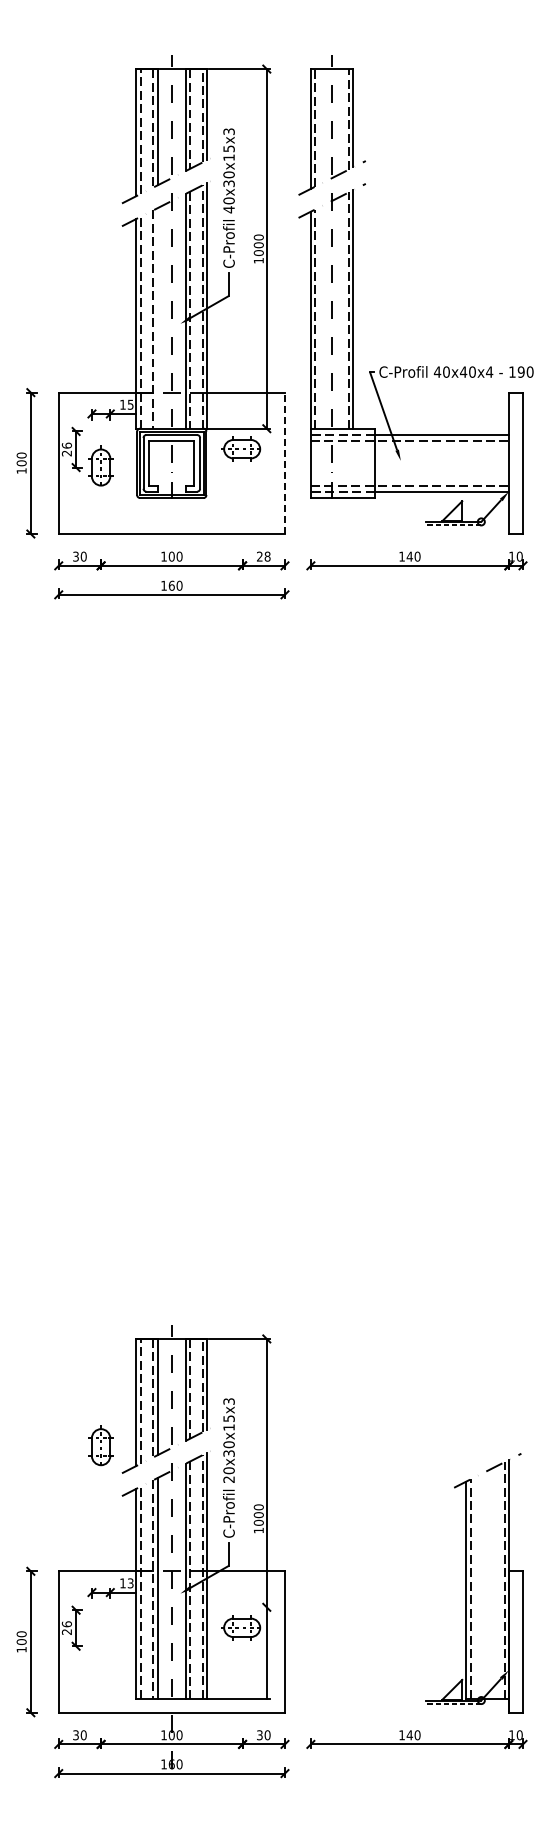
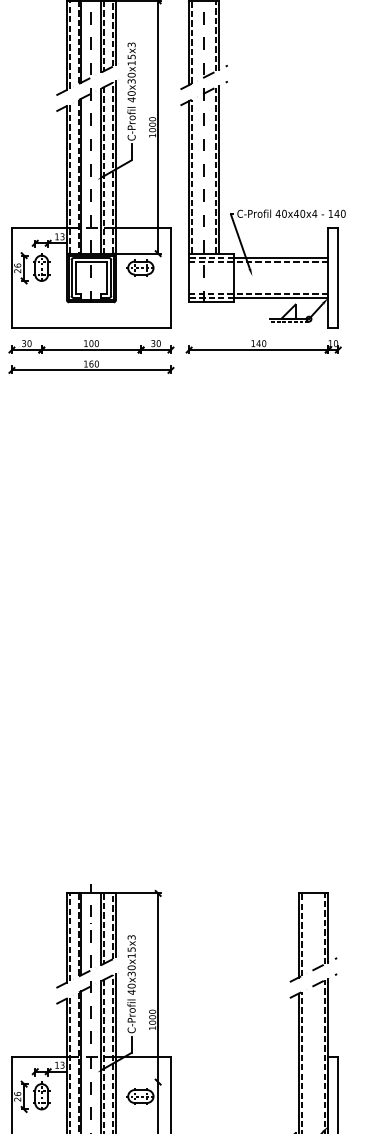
line: (157, 318) -> (81, 176), added
text: (520, 371) -> (336, 213), 190 -> 140
text: (130, 403) -> (62, 235), 15 -> 13
line: (284, 463) -> (170, 278), dashed -> solid
part: (100, 465) -> (41, 266), moved
text: (263, 556) -> (155, 343), 28 -> 30
part: (471, 1401) -> (302, 937), added
part: (100, 1445) -> (41, 1095), moved
text: (228, 1479) -> (131, 992), 20x30x15x3 -> 40x30x15x3

